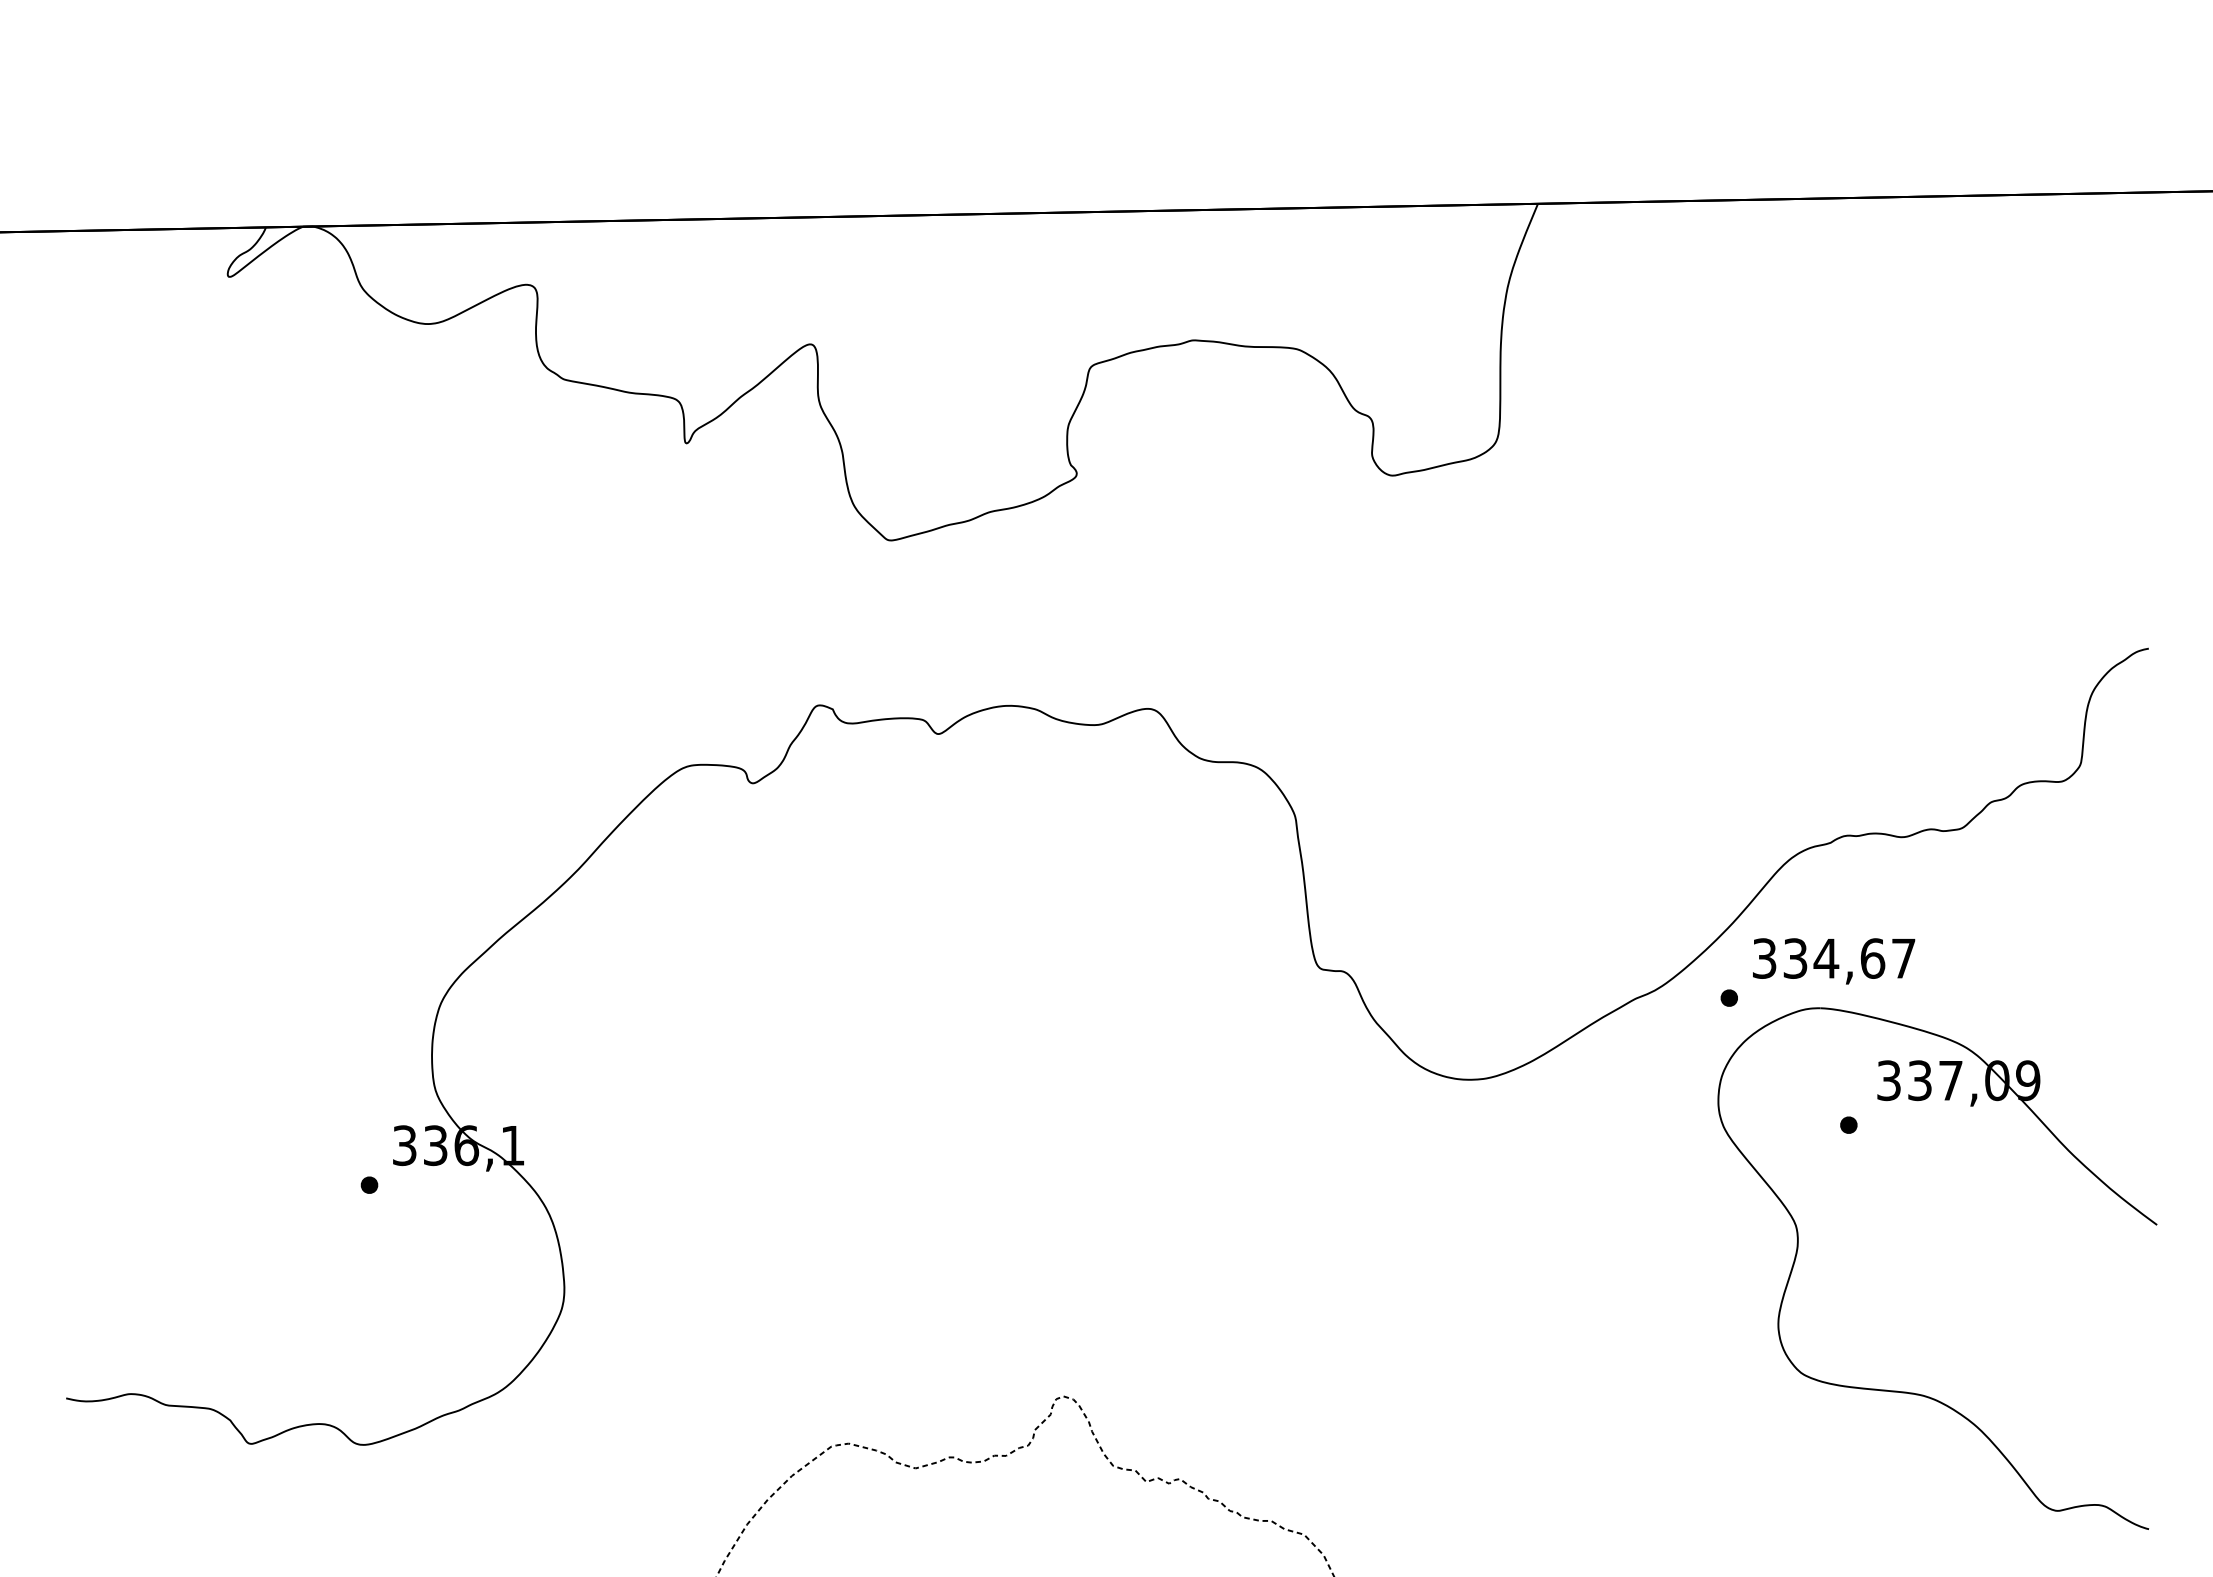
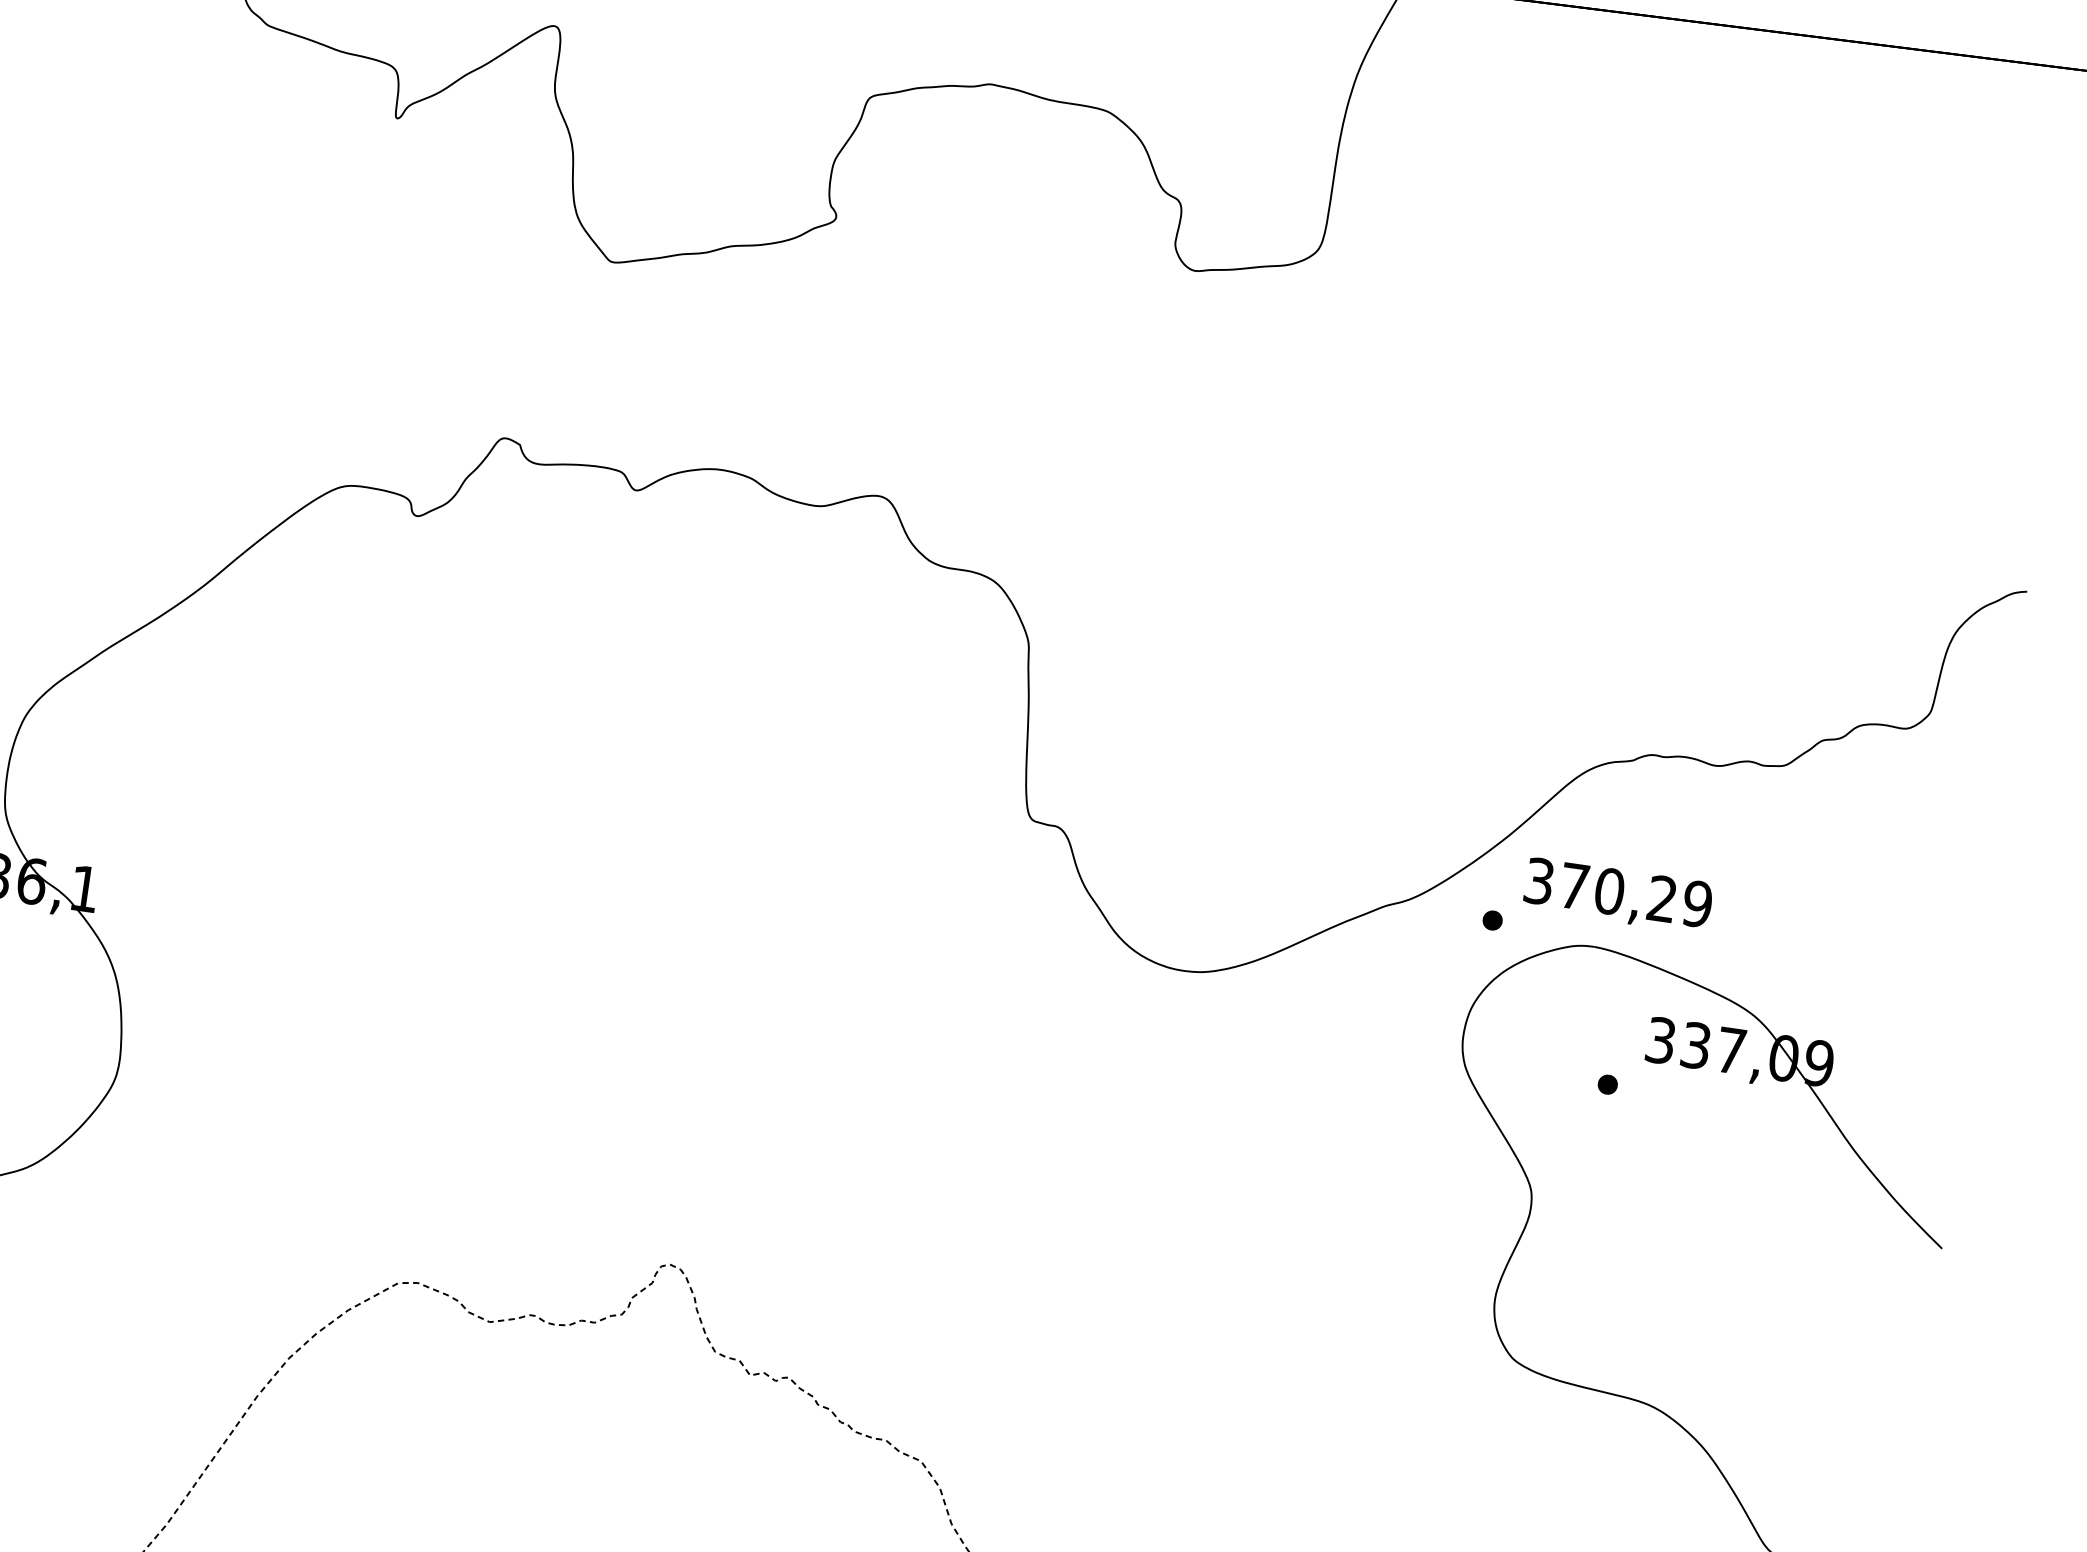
text: (1849, 958) -> (1635, 895), 334,67 -> 370,29

